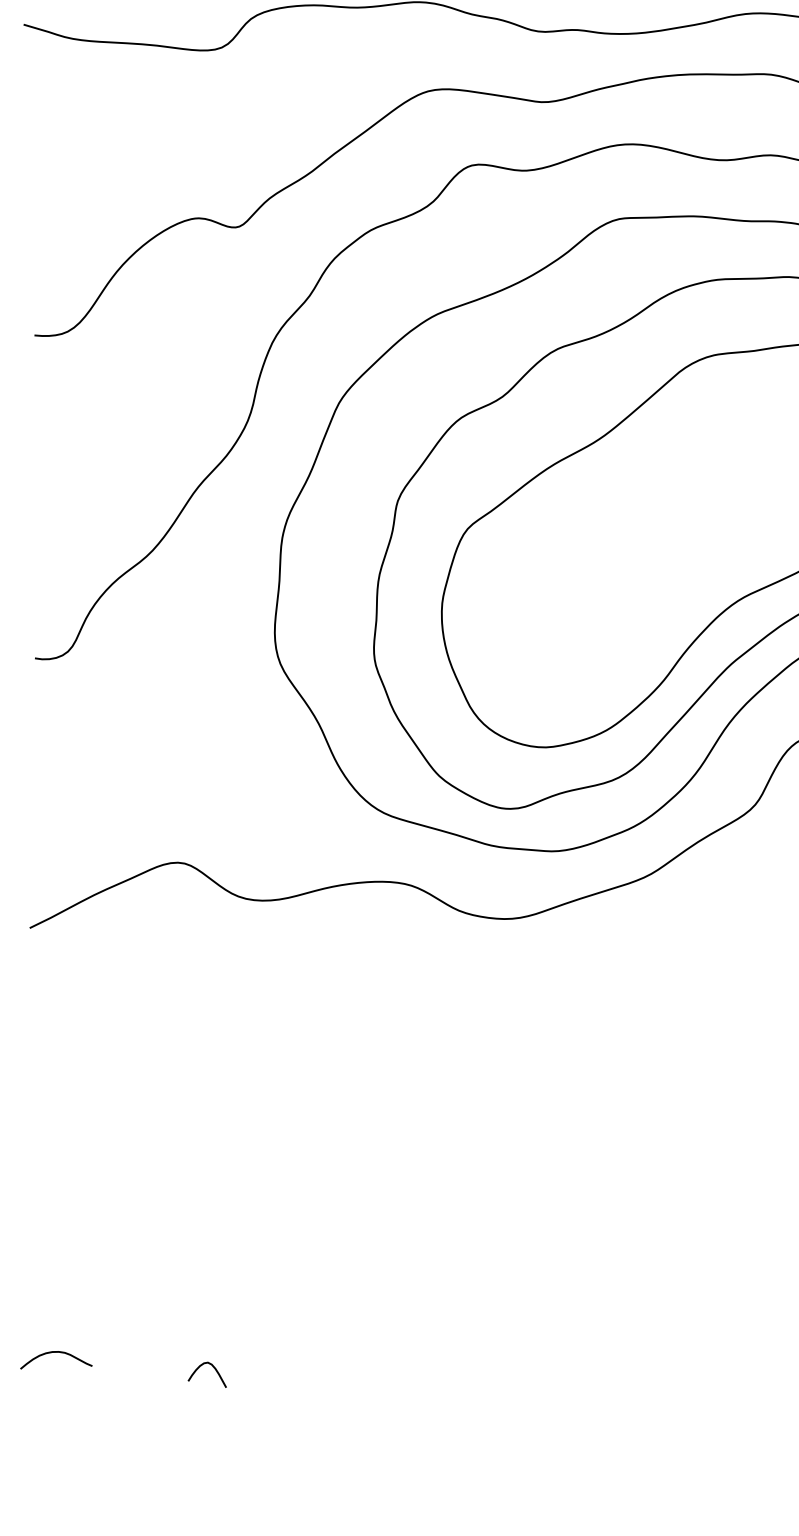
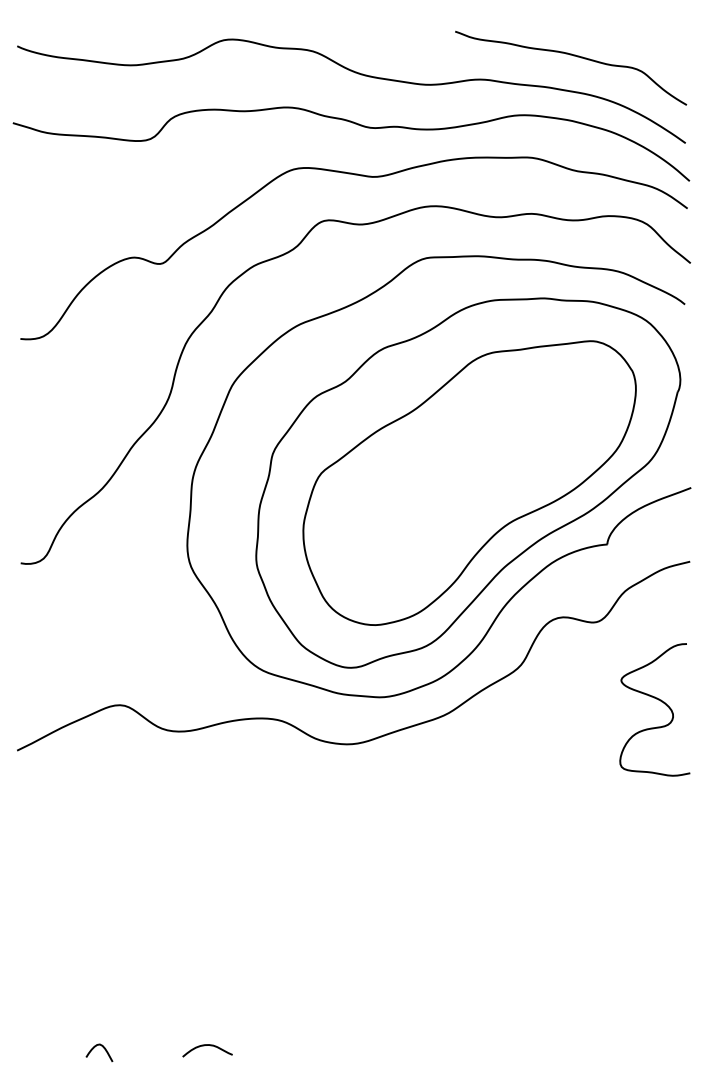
curve: (56, 1352) -> (207, 1045), moved
curve: (213, 1368) -> (103, 1048), moved

